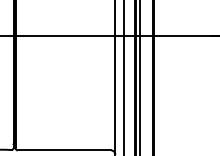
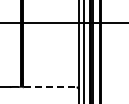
line: (64, 150) -> (50, 87), solid -> dashed

